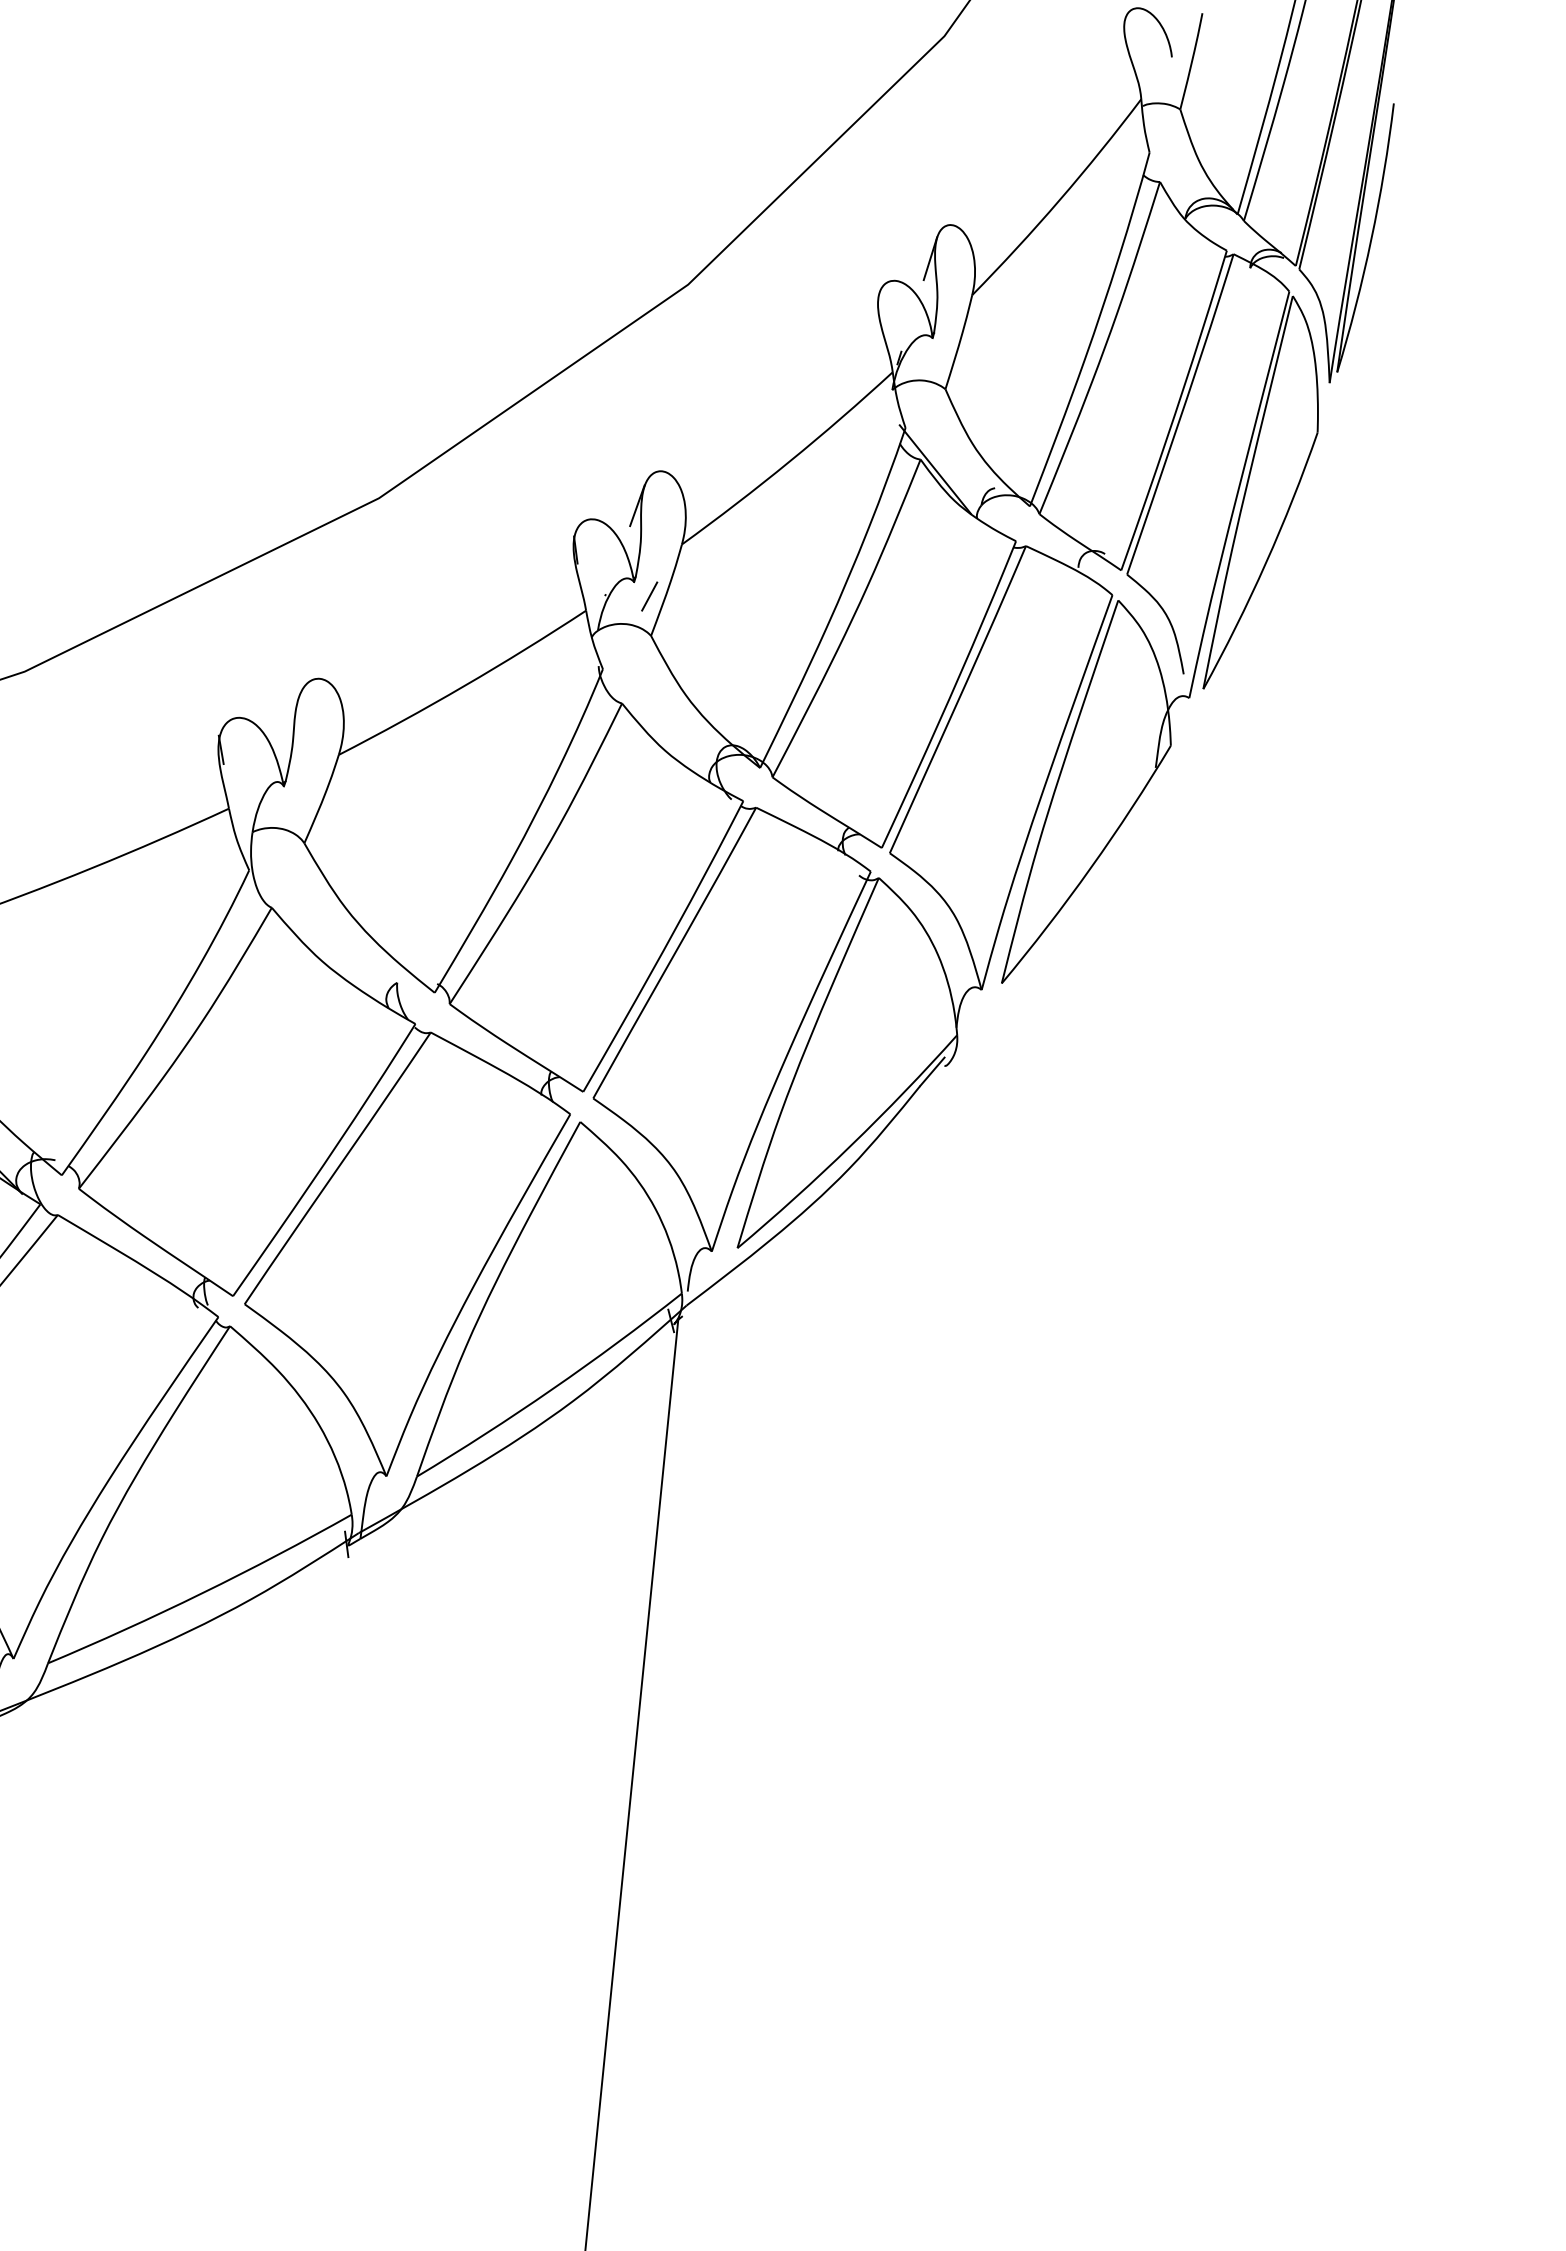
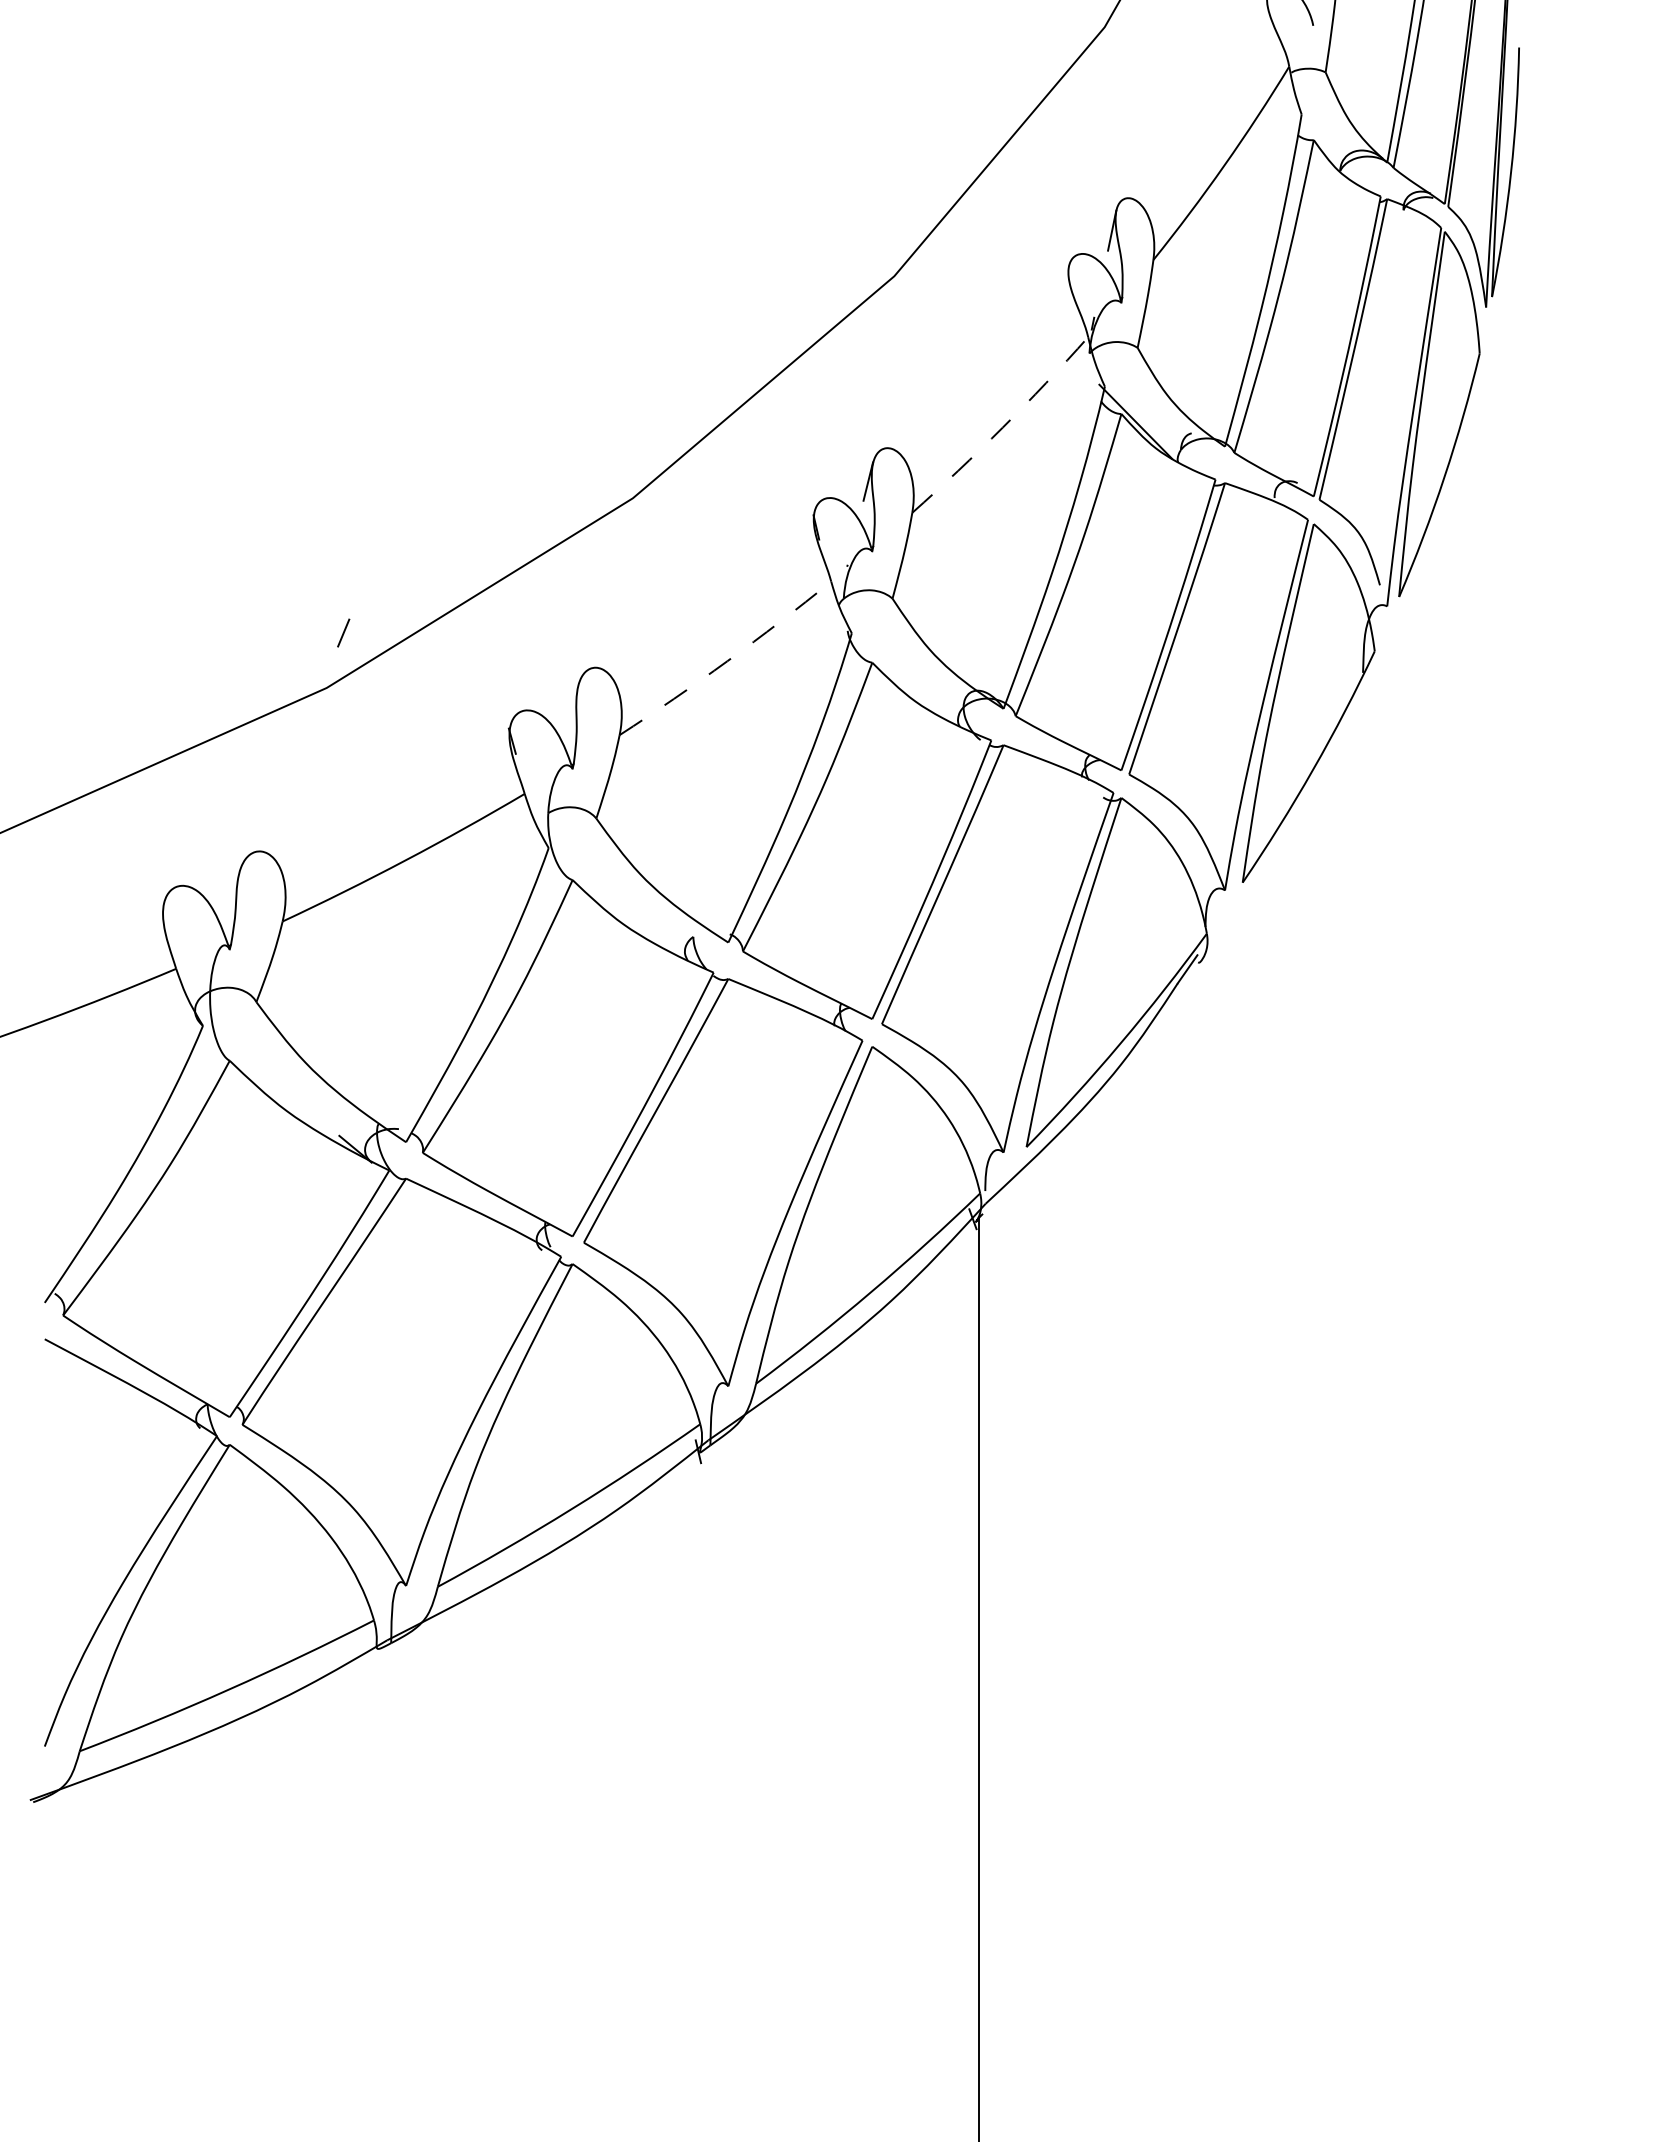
arc: (789, 461) -> (1002, 427), solid -> dashed
line: (649, 595) -> (343, 632), moved
arc: (464, 686) -> (727, 661), solid -> dashed

